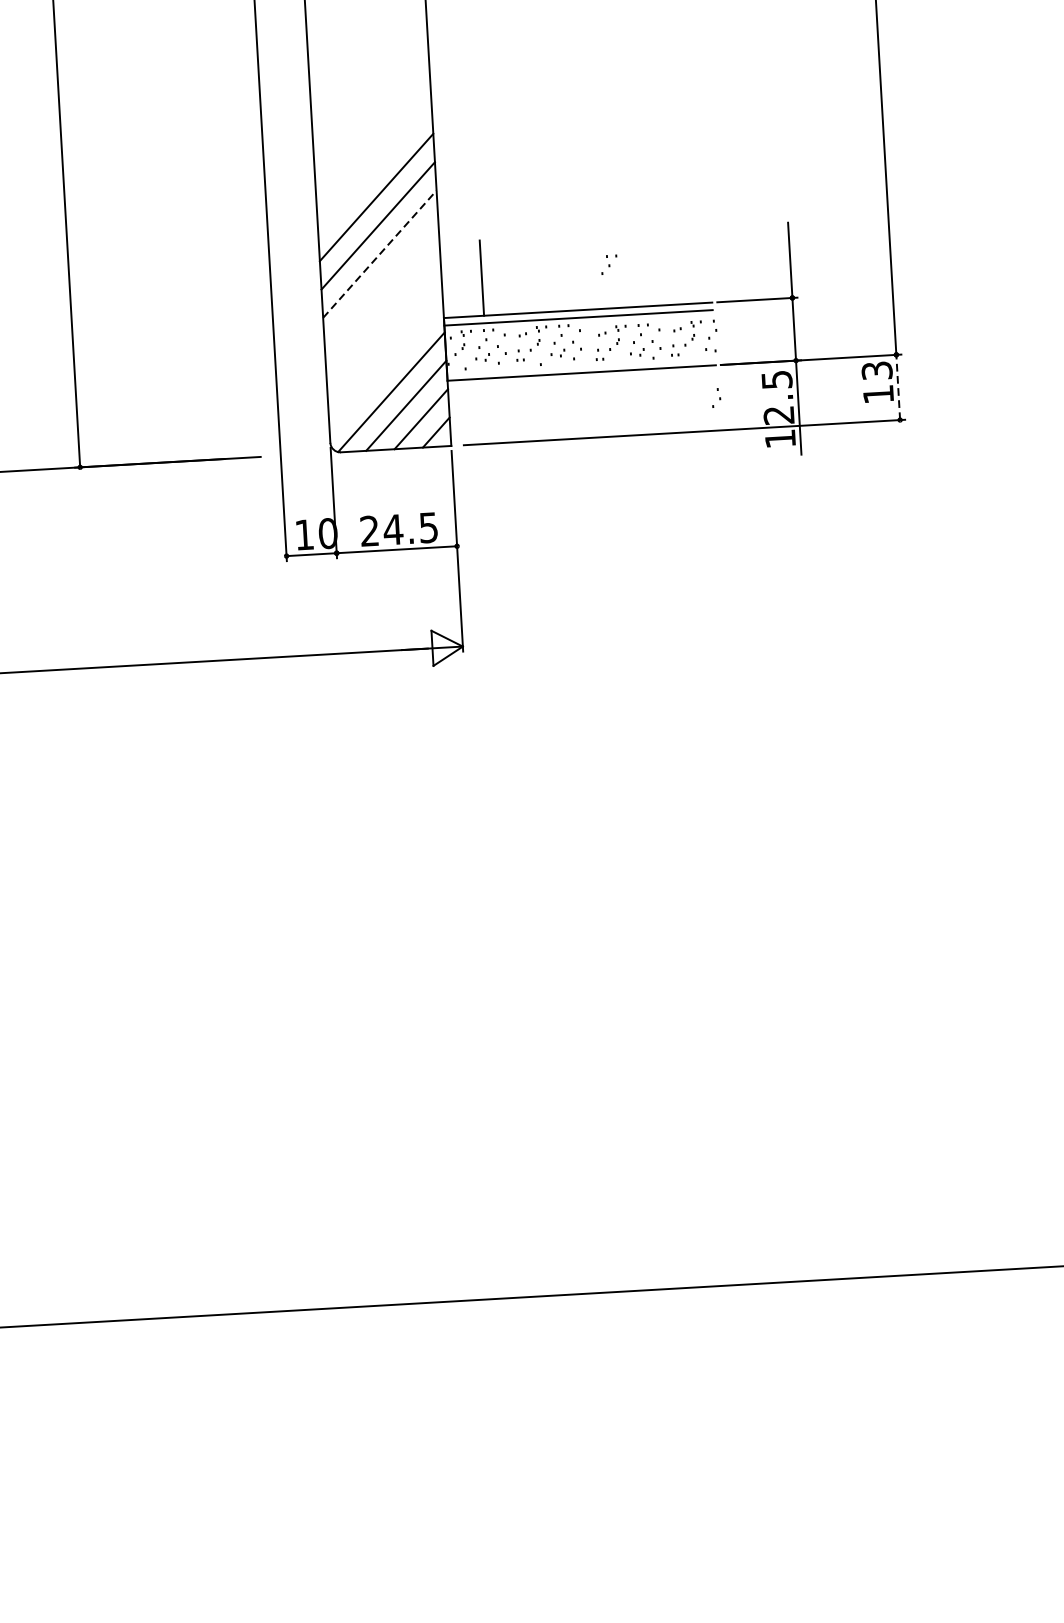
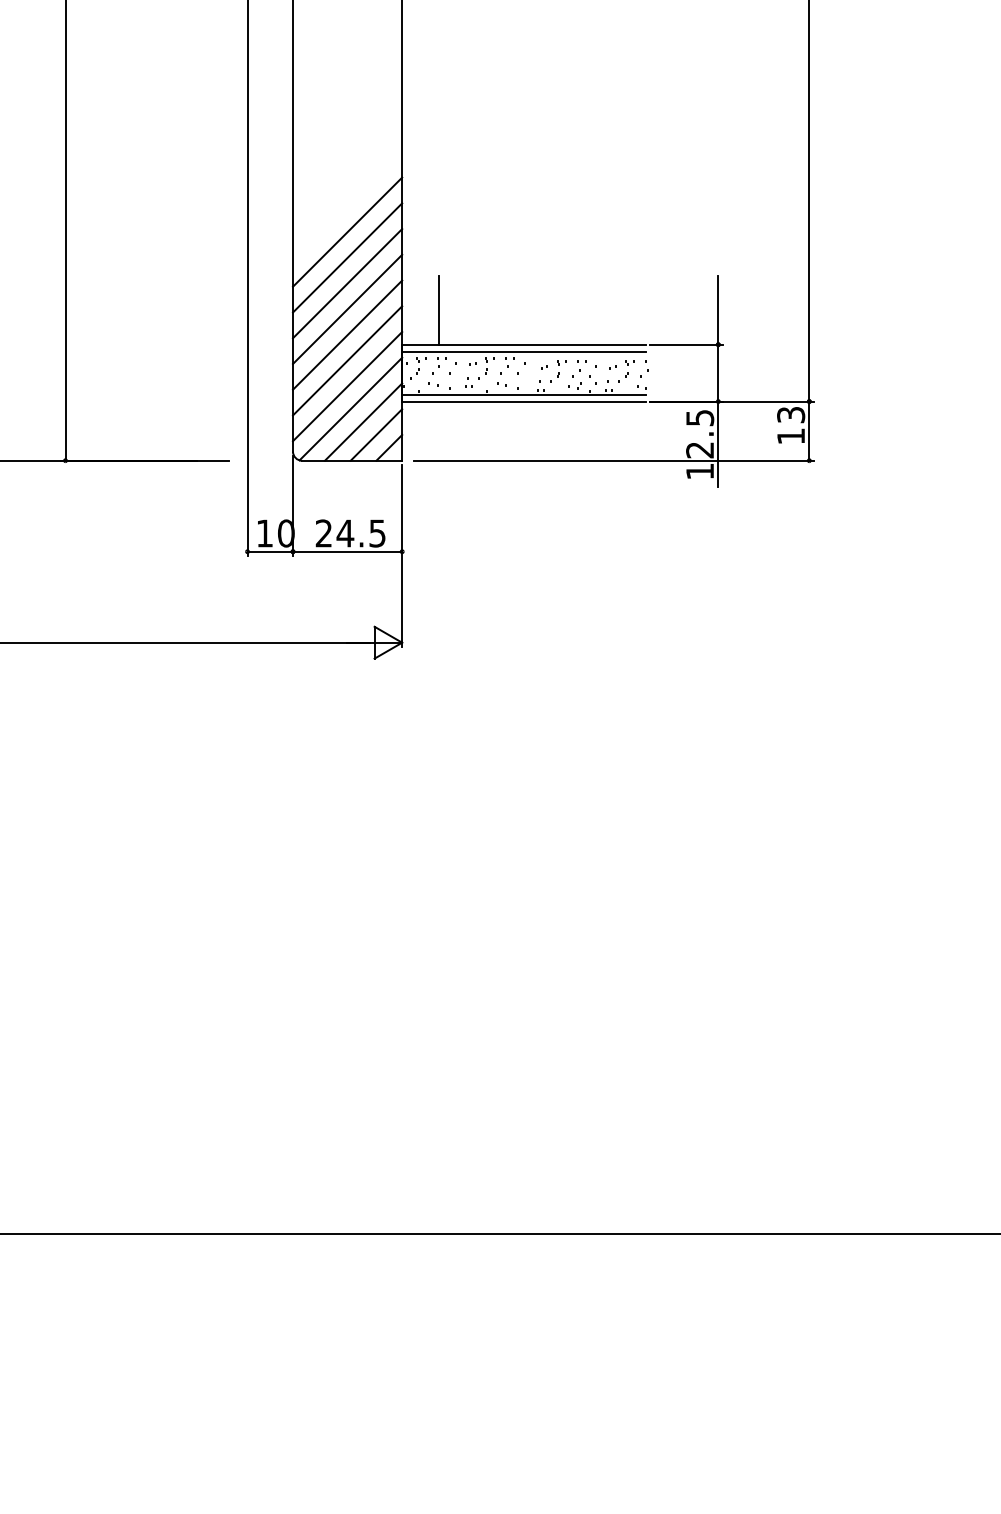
line: (379, 254) -> (347, 283), dashed -> solid
part: (609, 264) -> (554, 304), removed
line: (381, 282) -> (347, 309), added
line: (382, 310) -> (347, 334), added
line: (384, 338) -> (347, 360), added
line: (580, 365) -> (523, 394), added
line: (386, 367) -> (347, 386), added
line: (898, 387) -> (809, 431), dashed -> solid
part: (716, 397) -> (644, 430), removed

